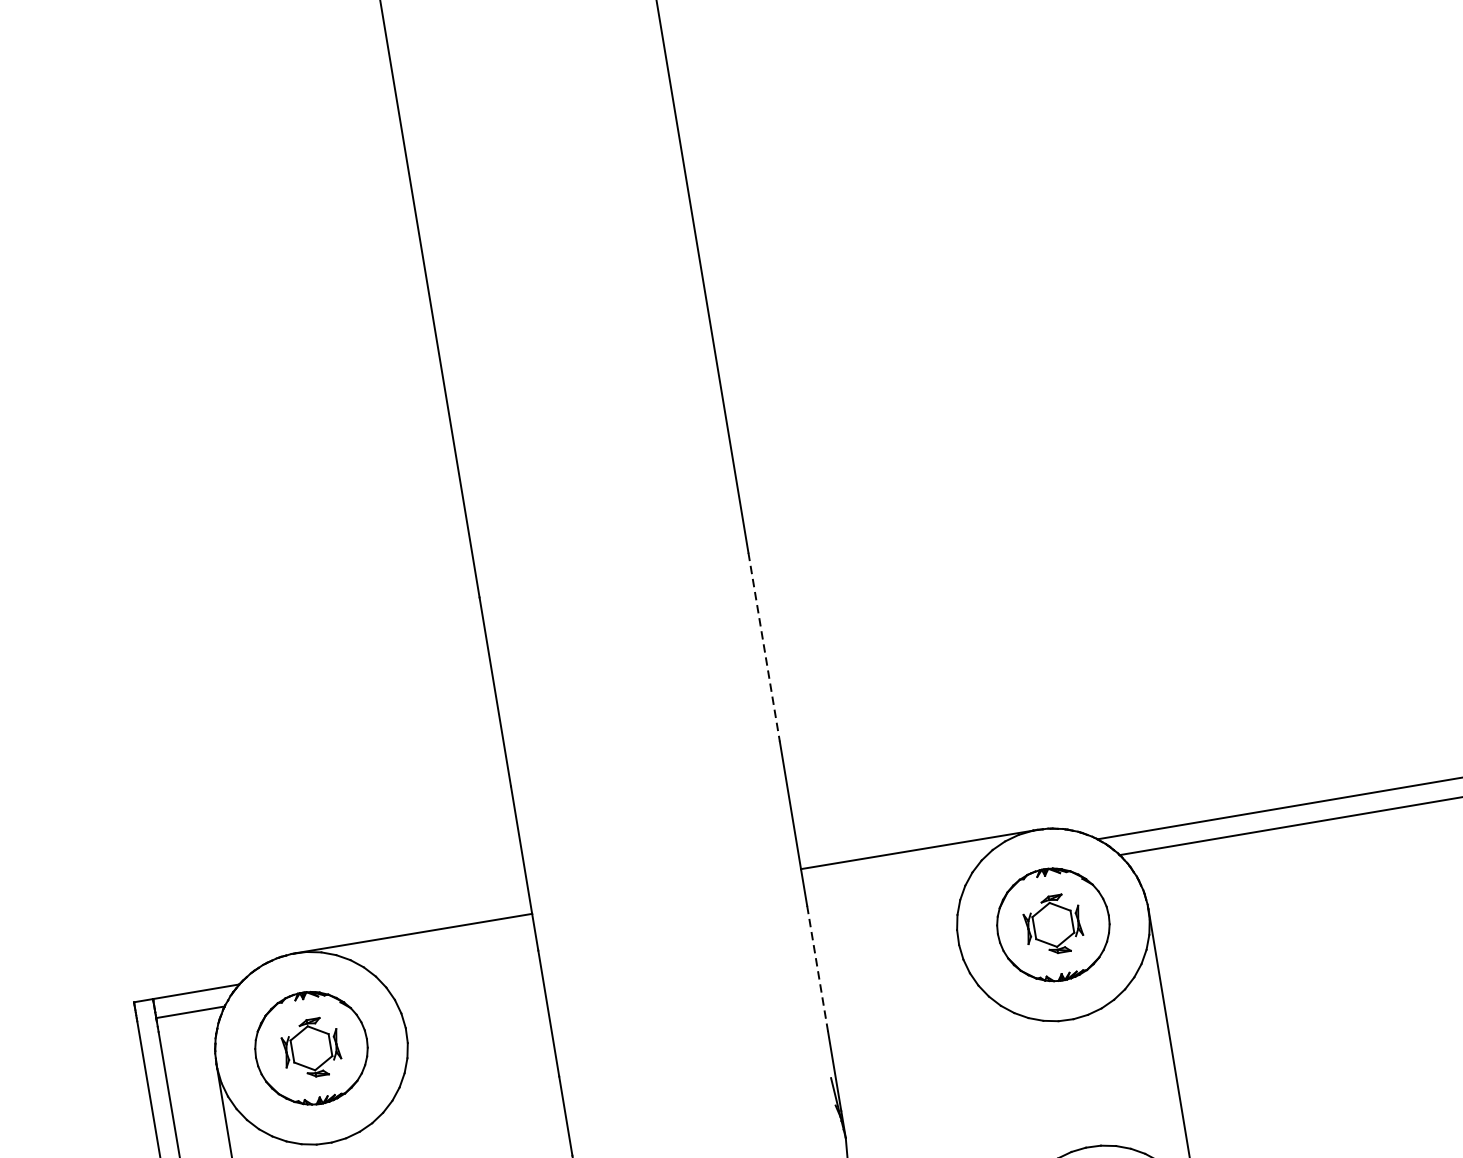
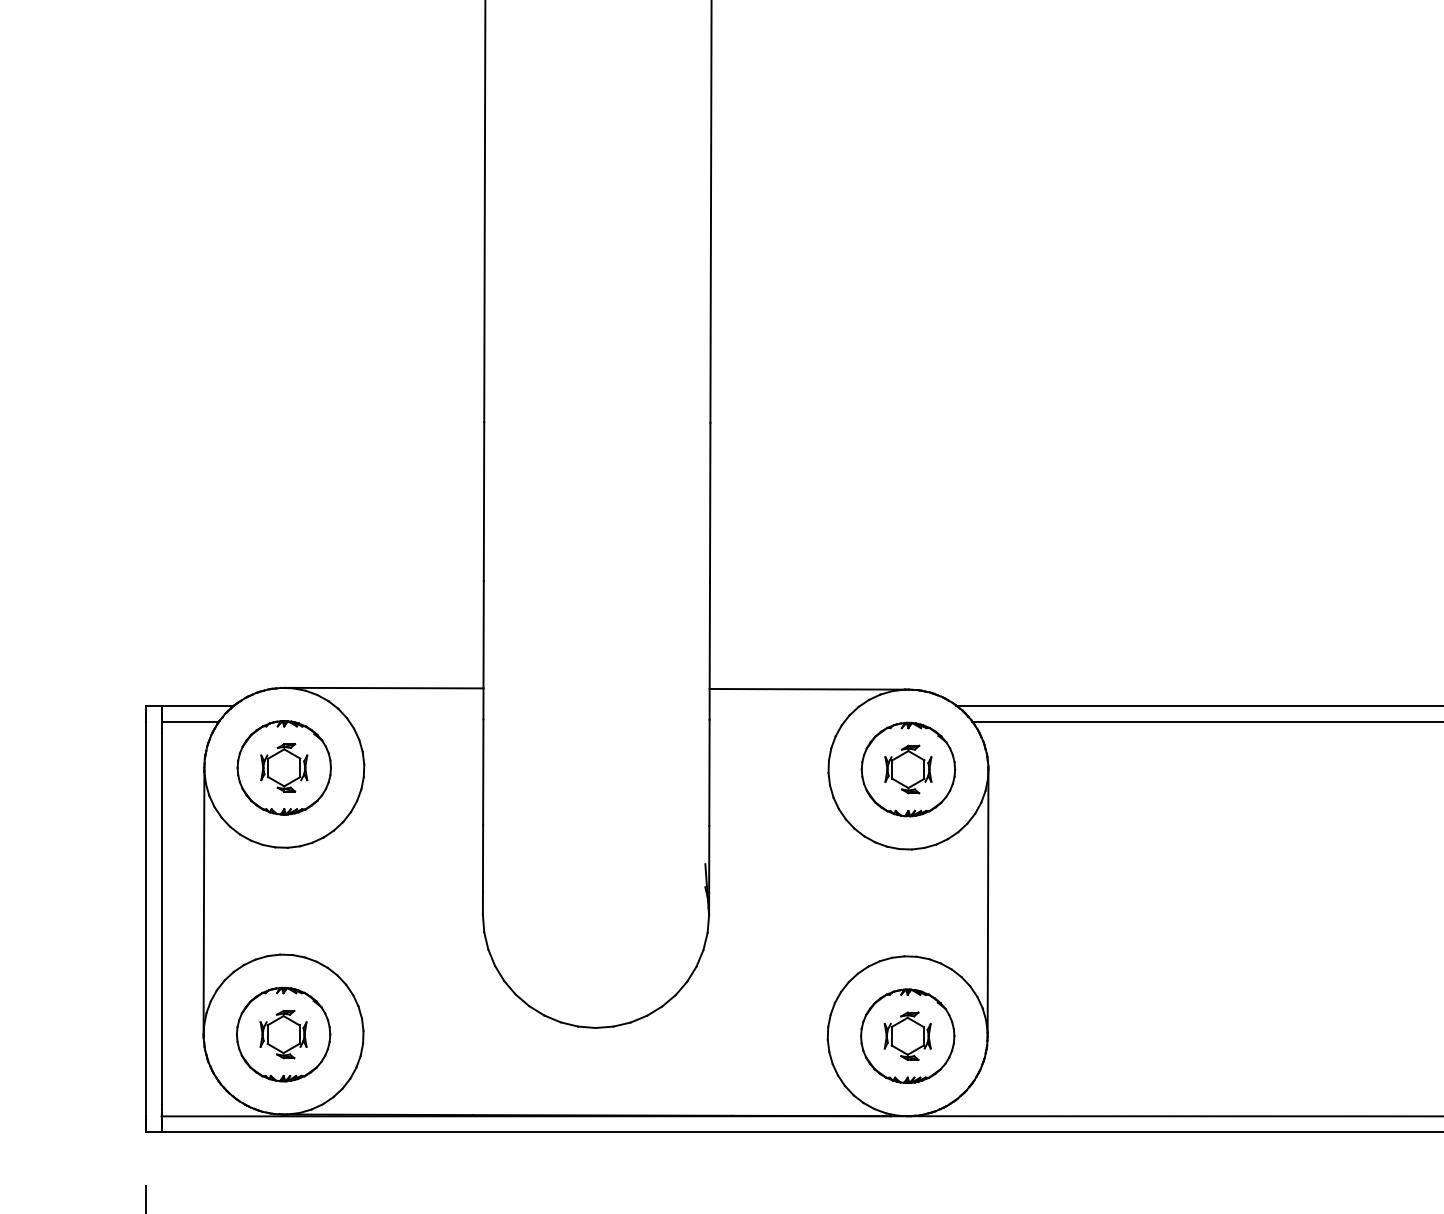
line: (764, 647) -> (710, 502), dashed -> solid
line: (817, 968) -> (709, 772), dashed -> solid

